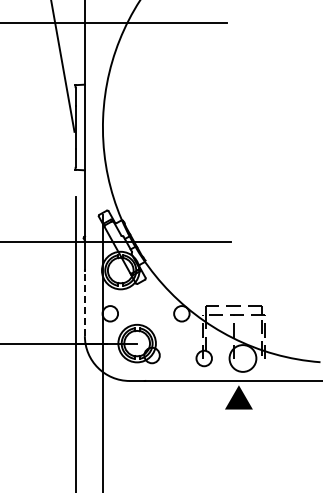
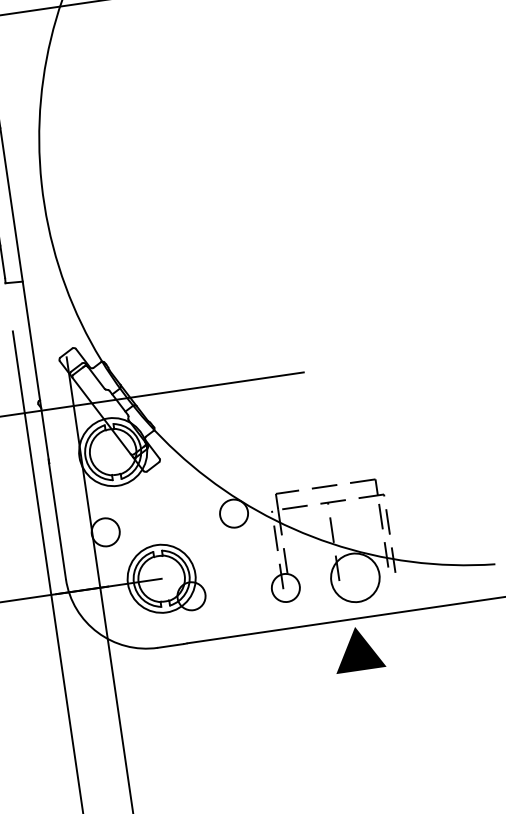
line: (84, 303) -> (56, 520), dashed -> solid

